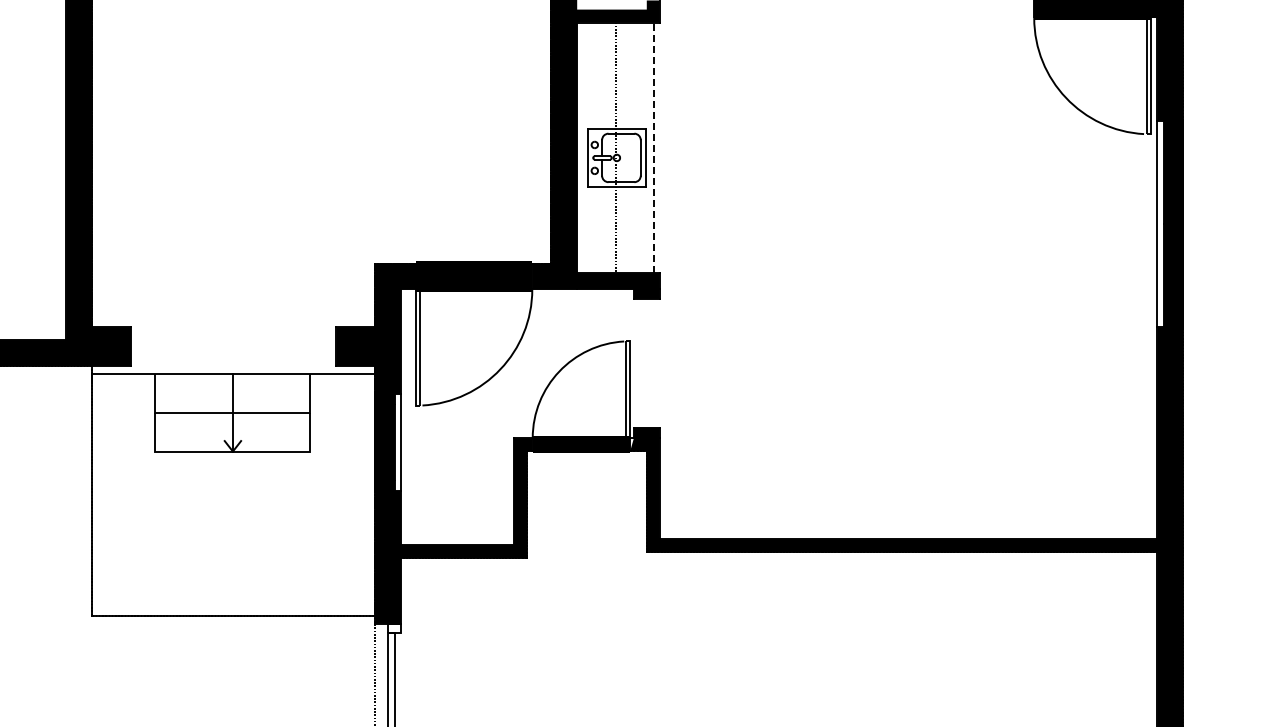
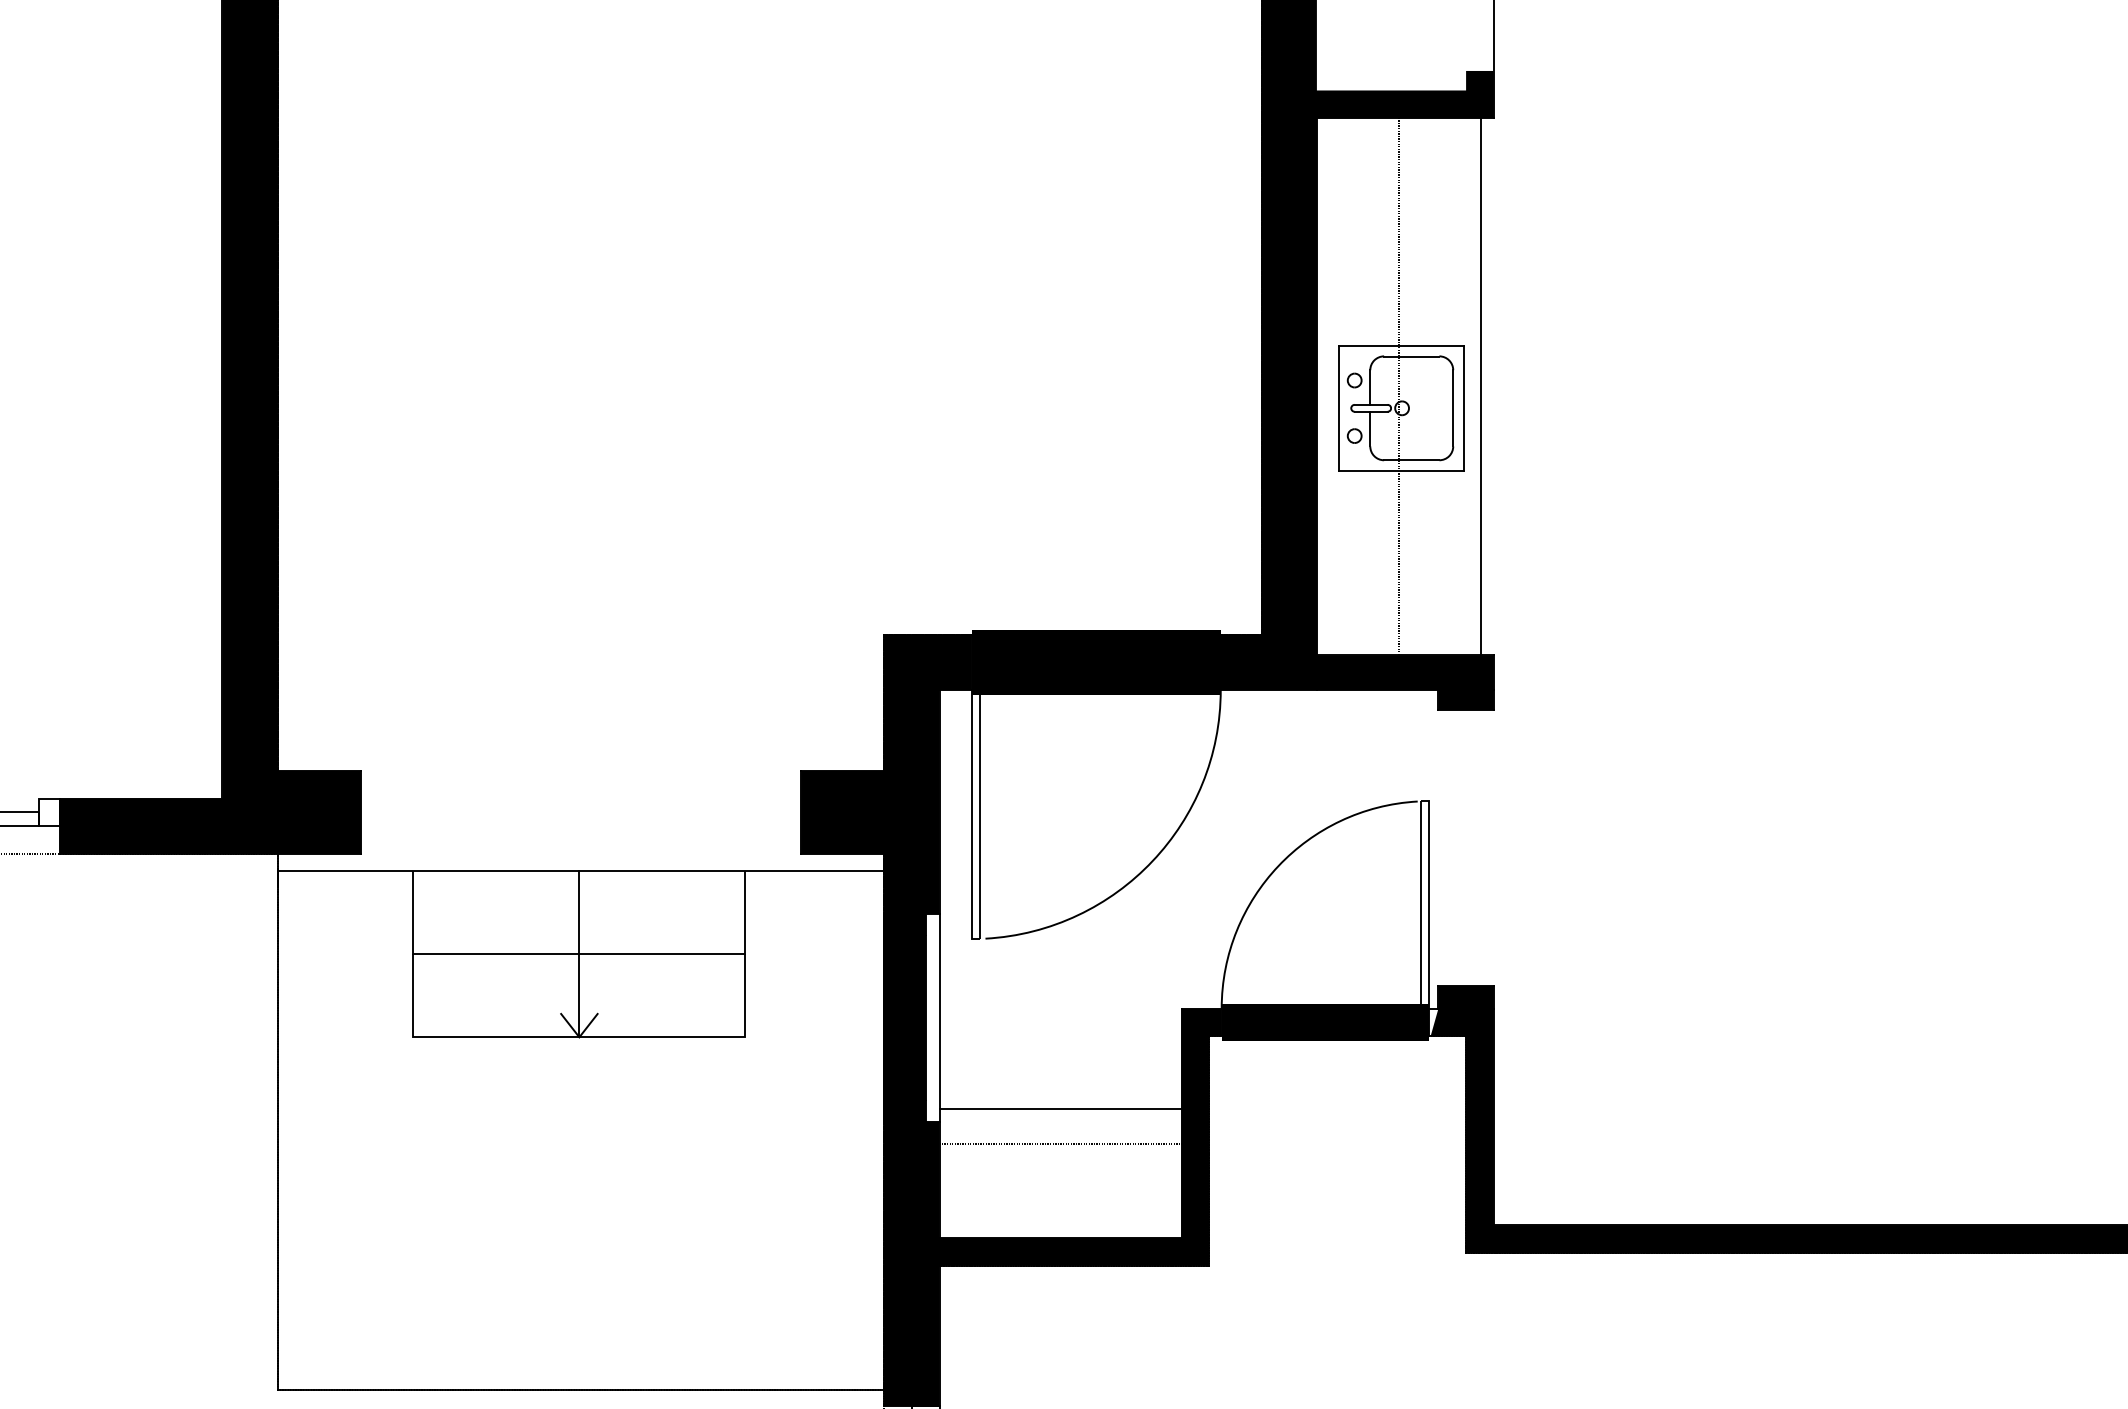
line: (653, 147) -> (1480, 385), dashed -> solid
line: (457, 485) -> (1060, 1110), added
line: (457, 501) -> (1060, 1144), added

